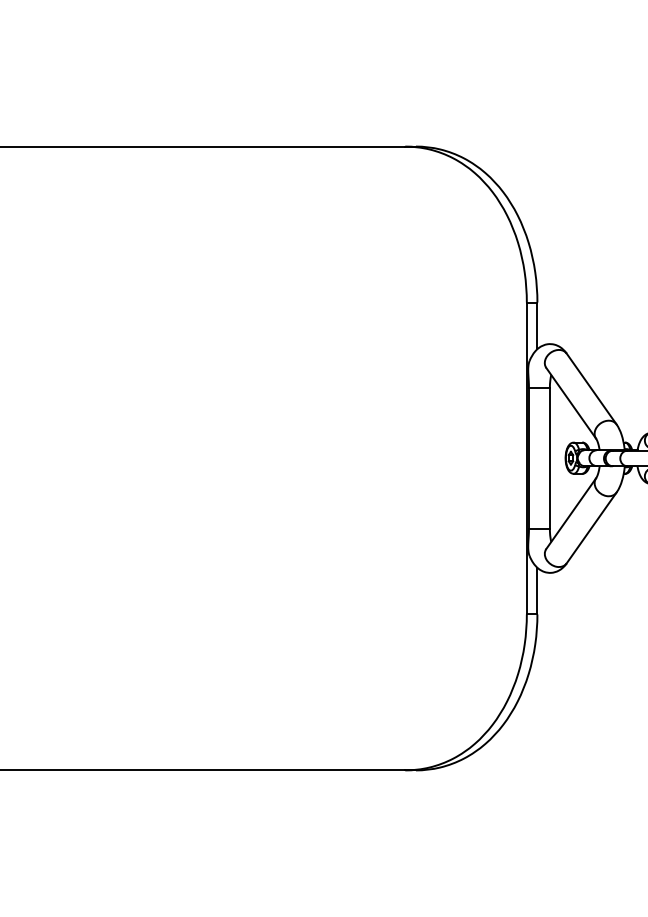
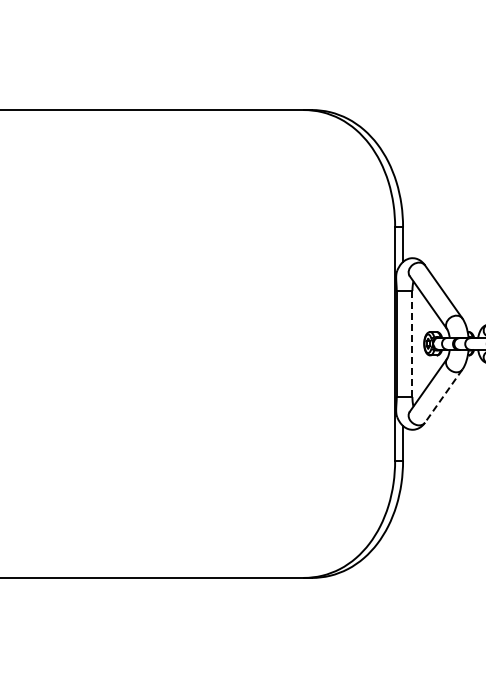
line: (549, 457) -> (412, 343), solid -> dashed
line: (591, 528) -> (443, 396), solid -> dashed

